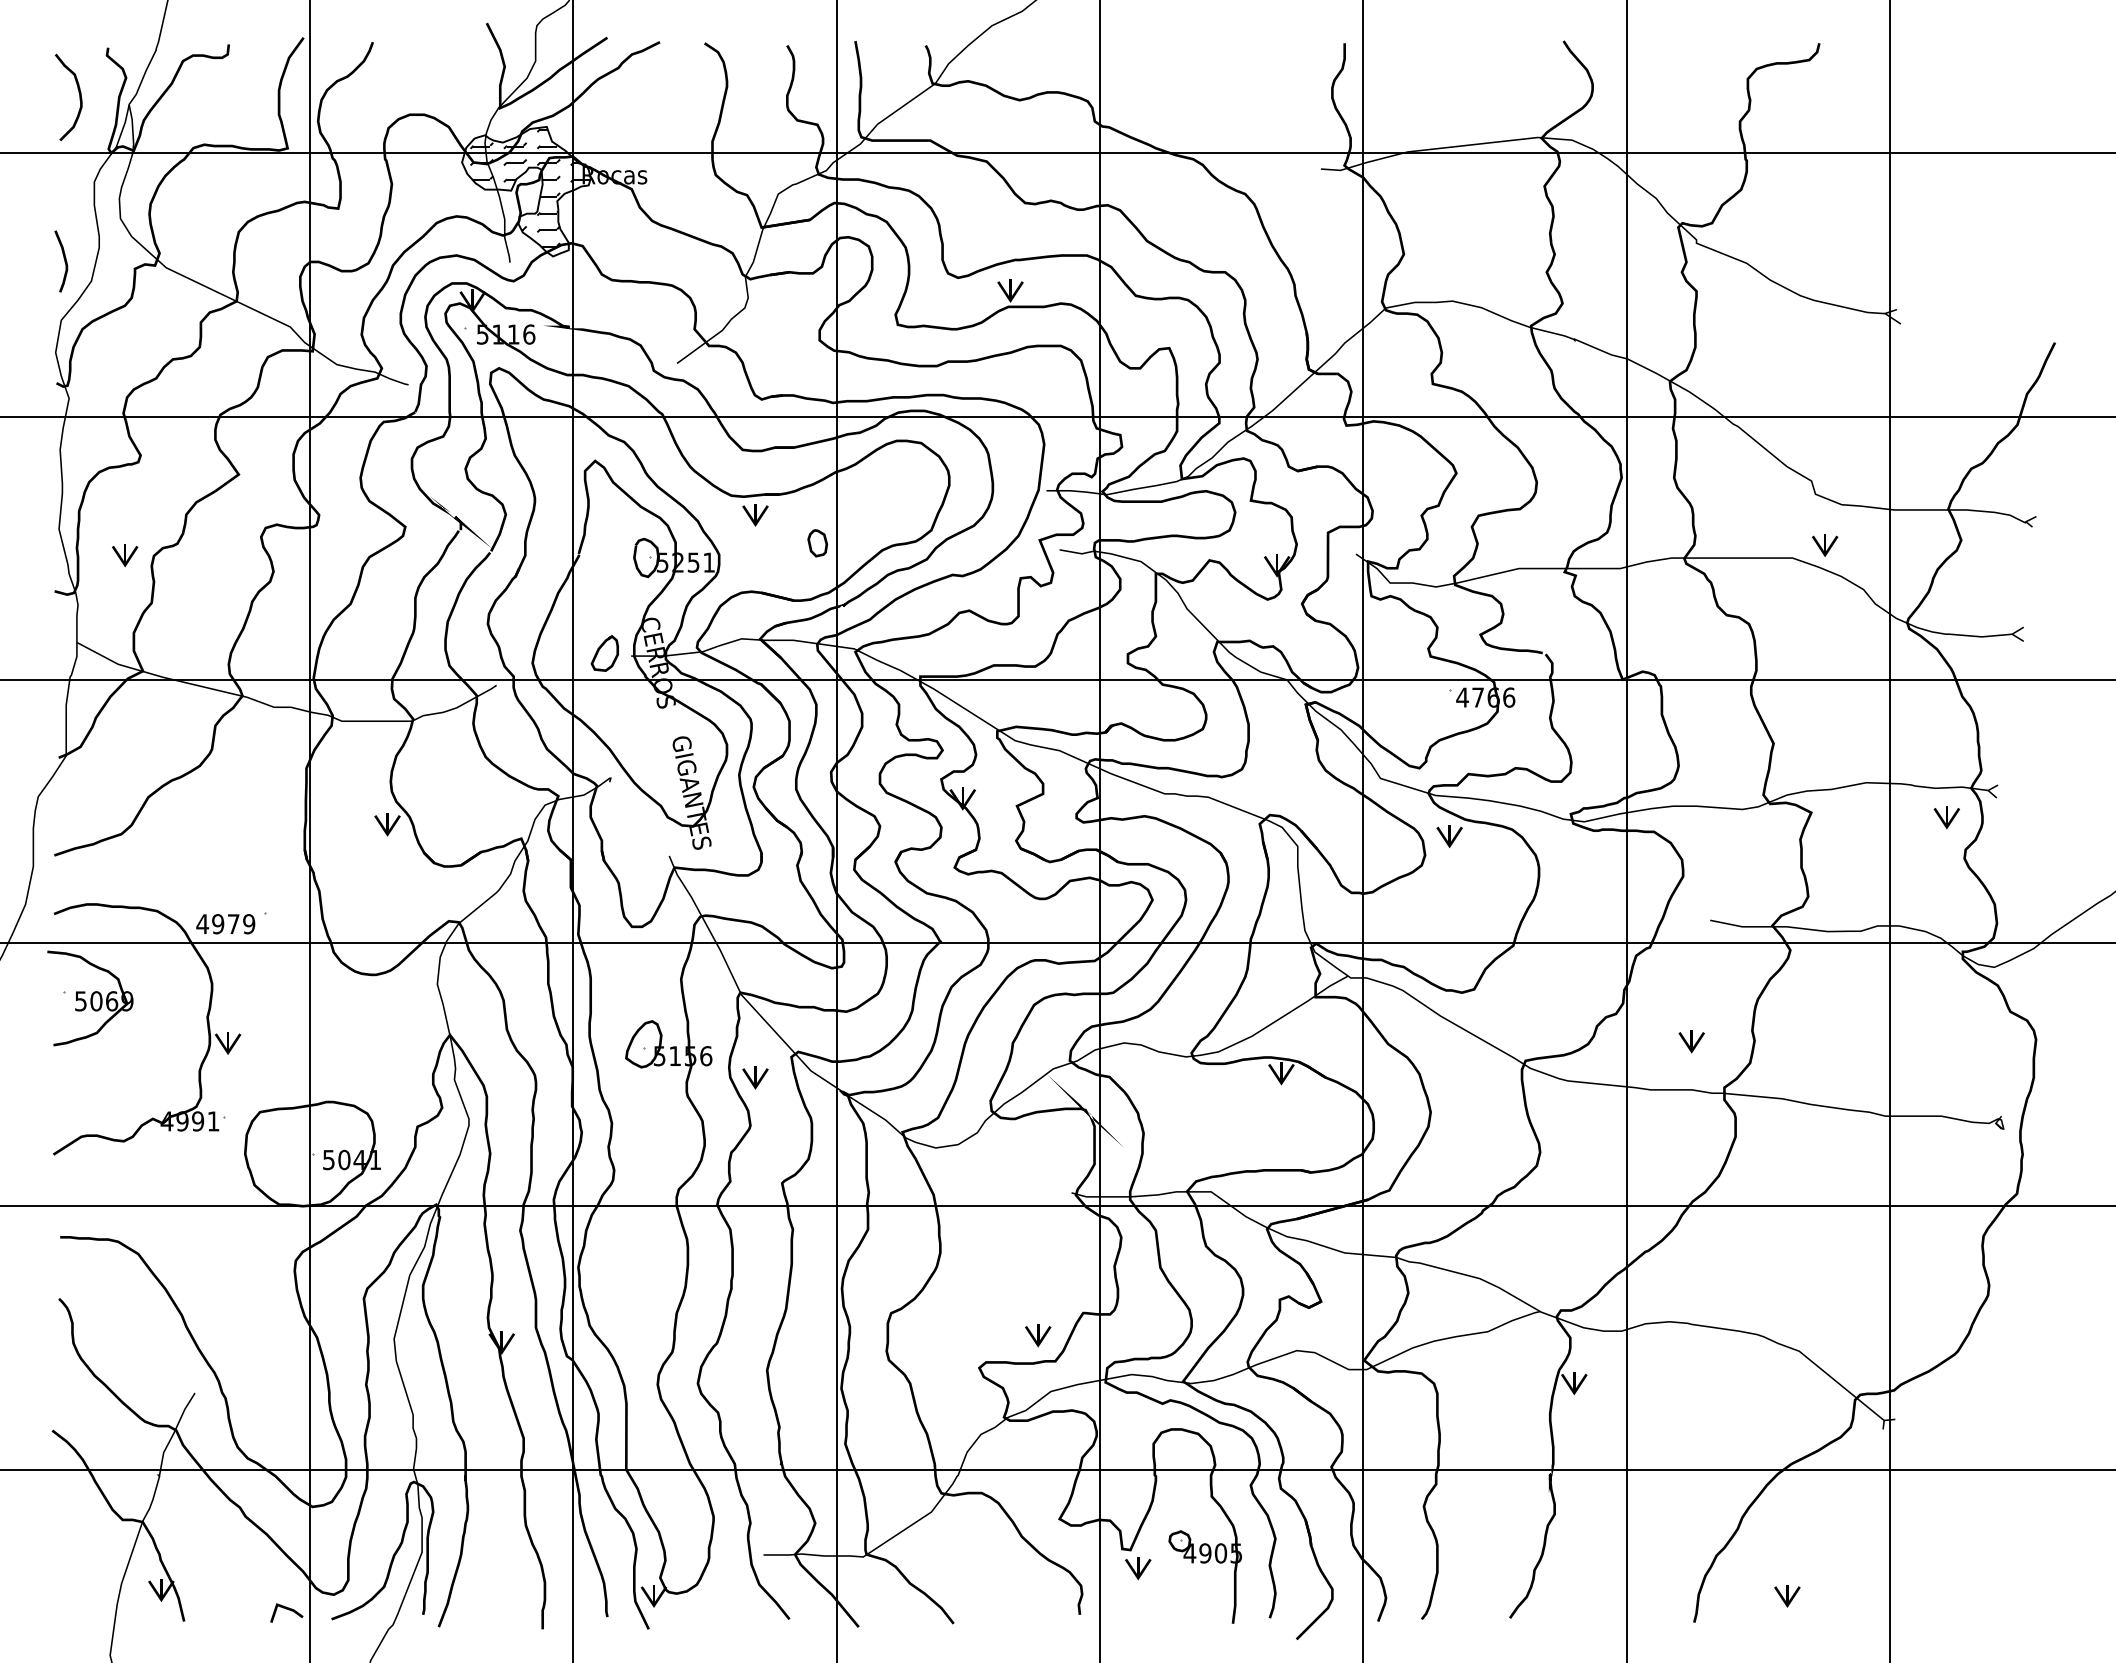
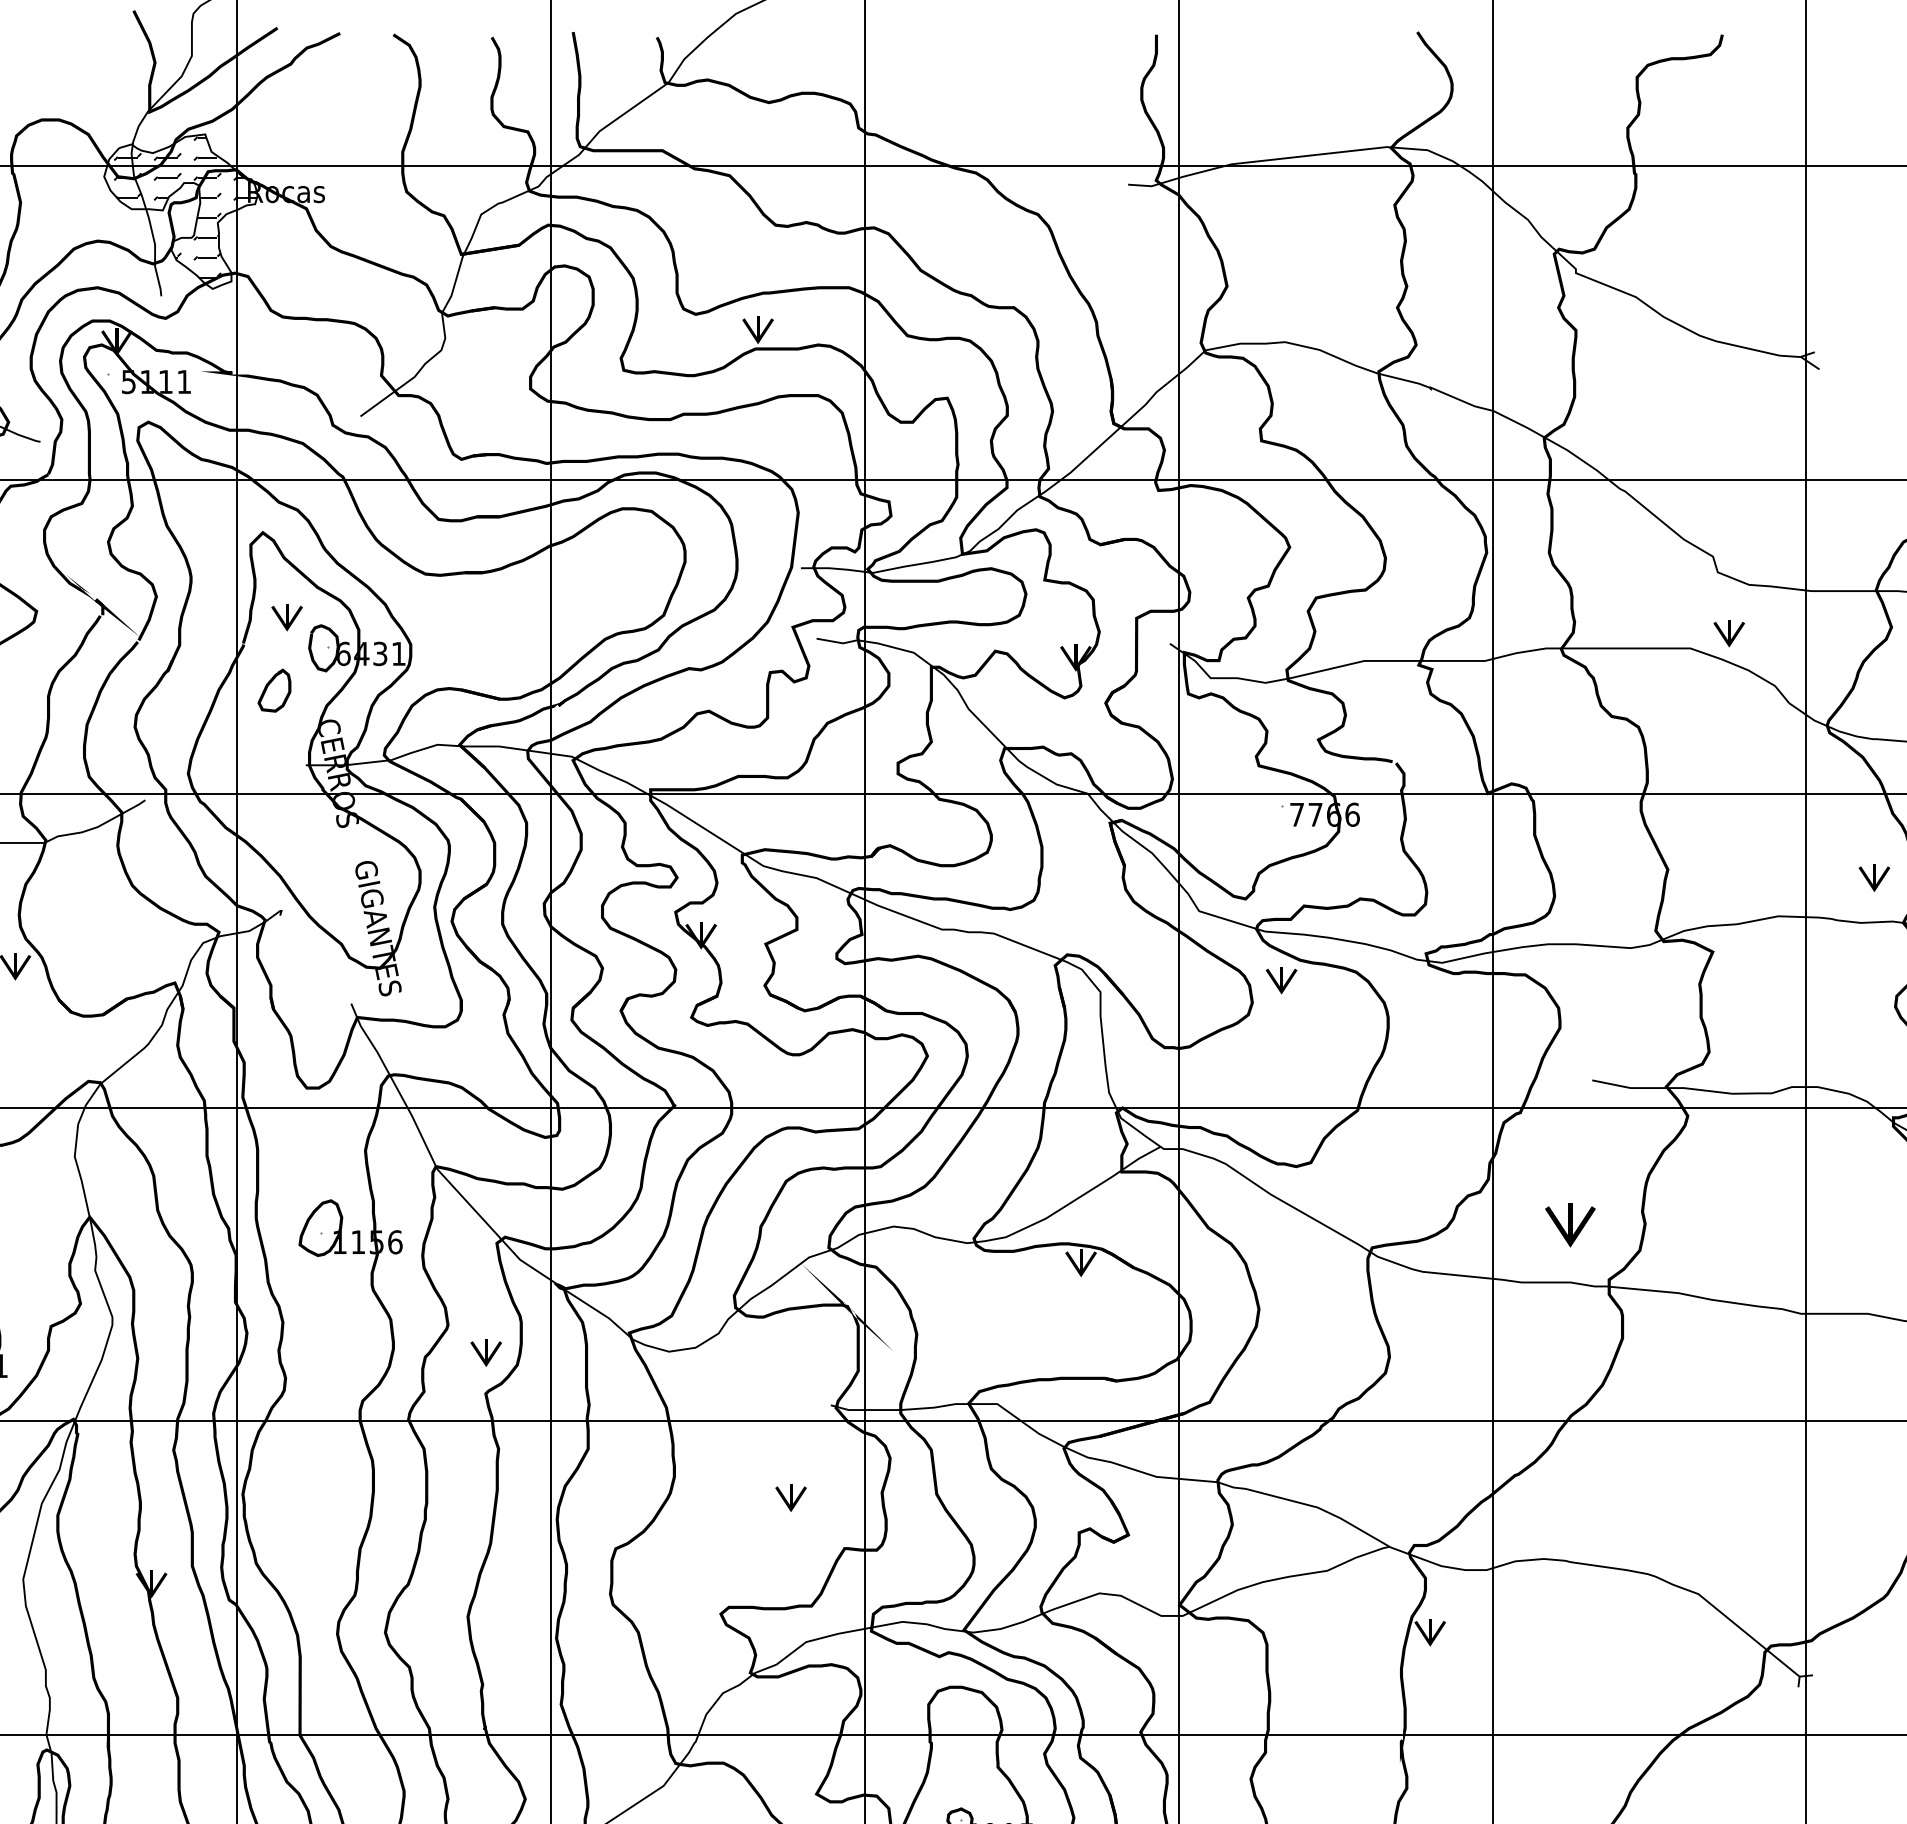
text: (529, 334) -> (184, 381), 5116 -> 5111
part: (755, 515) -> (287, 617), moved
part: (817, 543) -> (527, 631), removed
text: (677, 562) -> (361, 653), 5251 -> 6431
curve: (600, 649) -> (269, 685), moved
text: (1462, 697) -> (1296, 814), 4766 -> 7766
part: (1946, 817) -> (1873, 877), moved
part: (1691, 1041) -> (1569, 1224), size x1.6
text: (659, 1056) -> (339, 1242), 5156 -> 1156
part: (755, 1077) -> (486, 1352), moved
part: (1038, 1335) -> (791, 1497), moved

